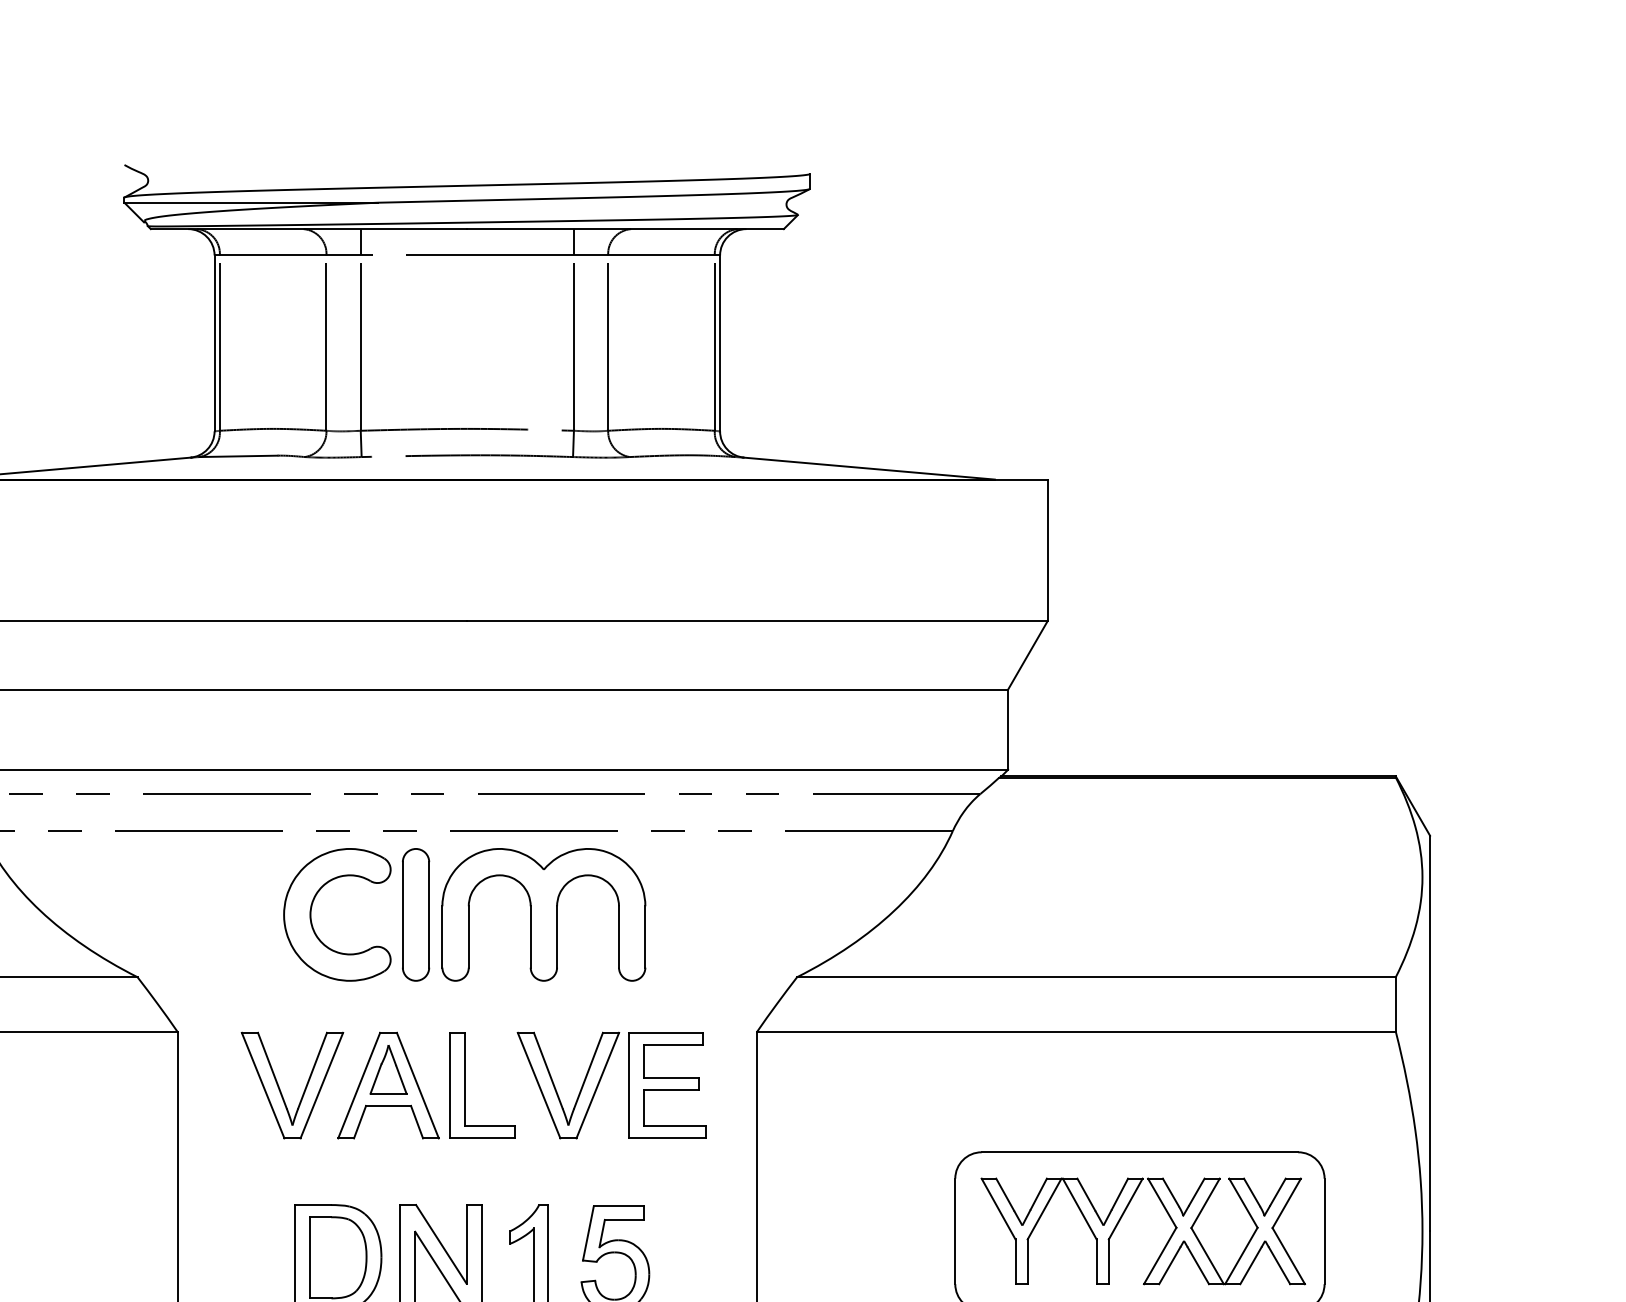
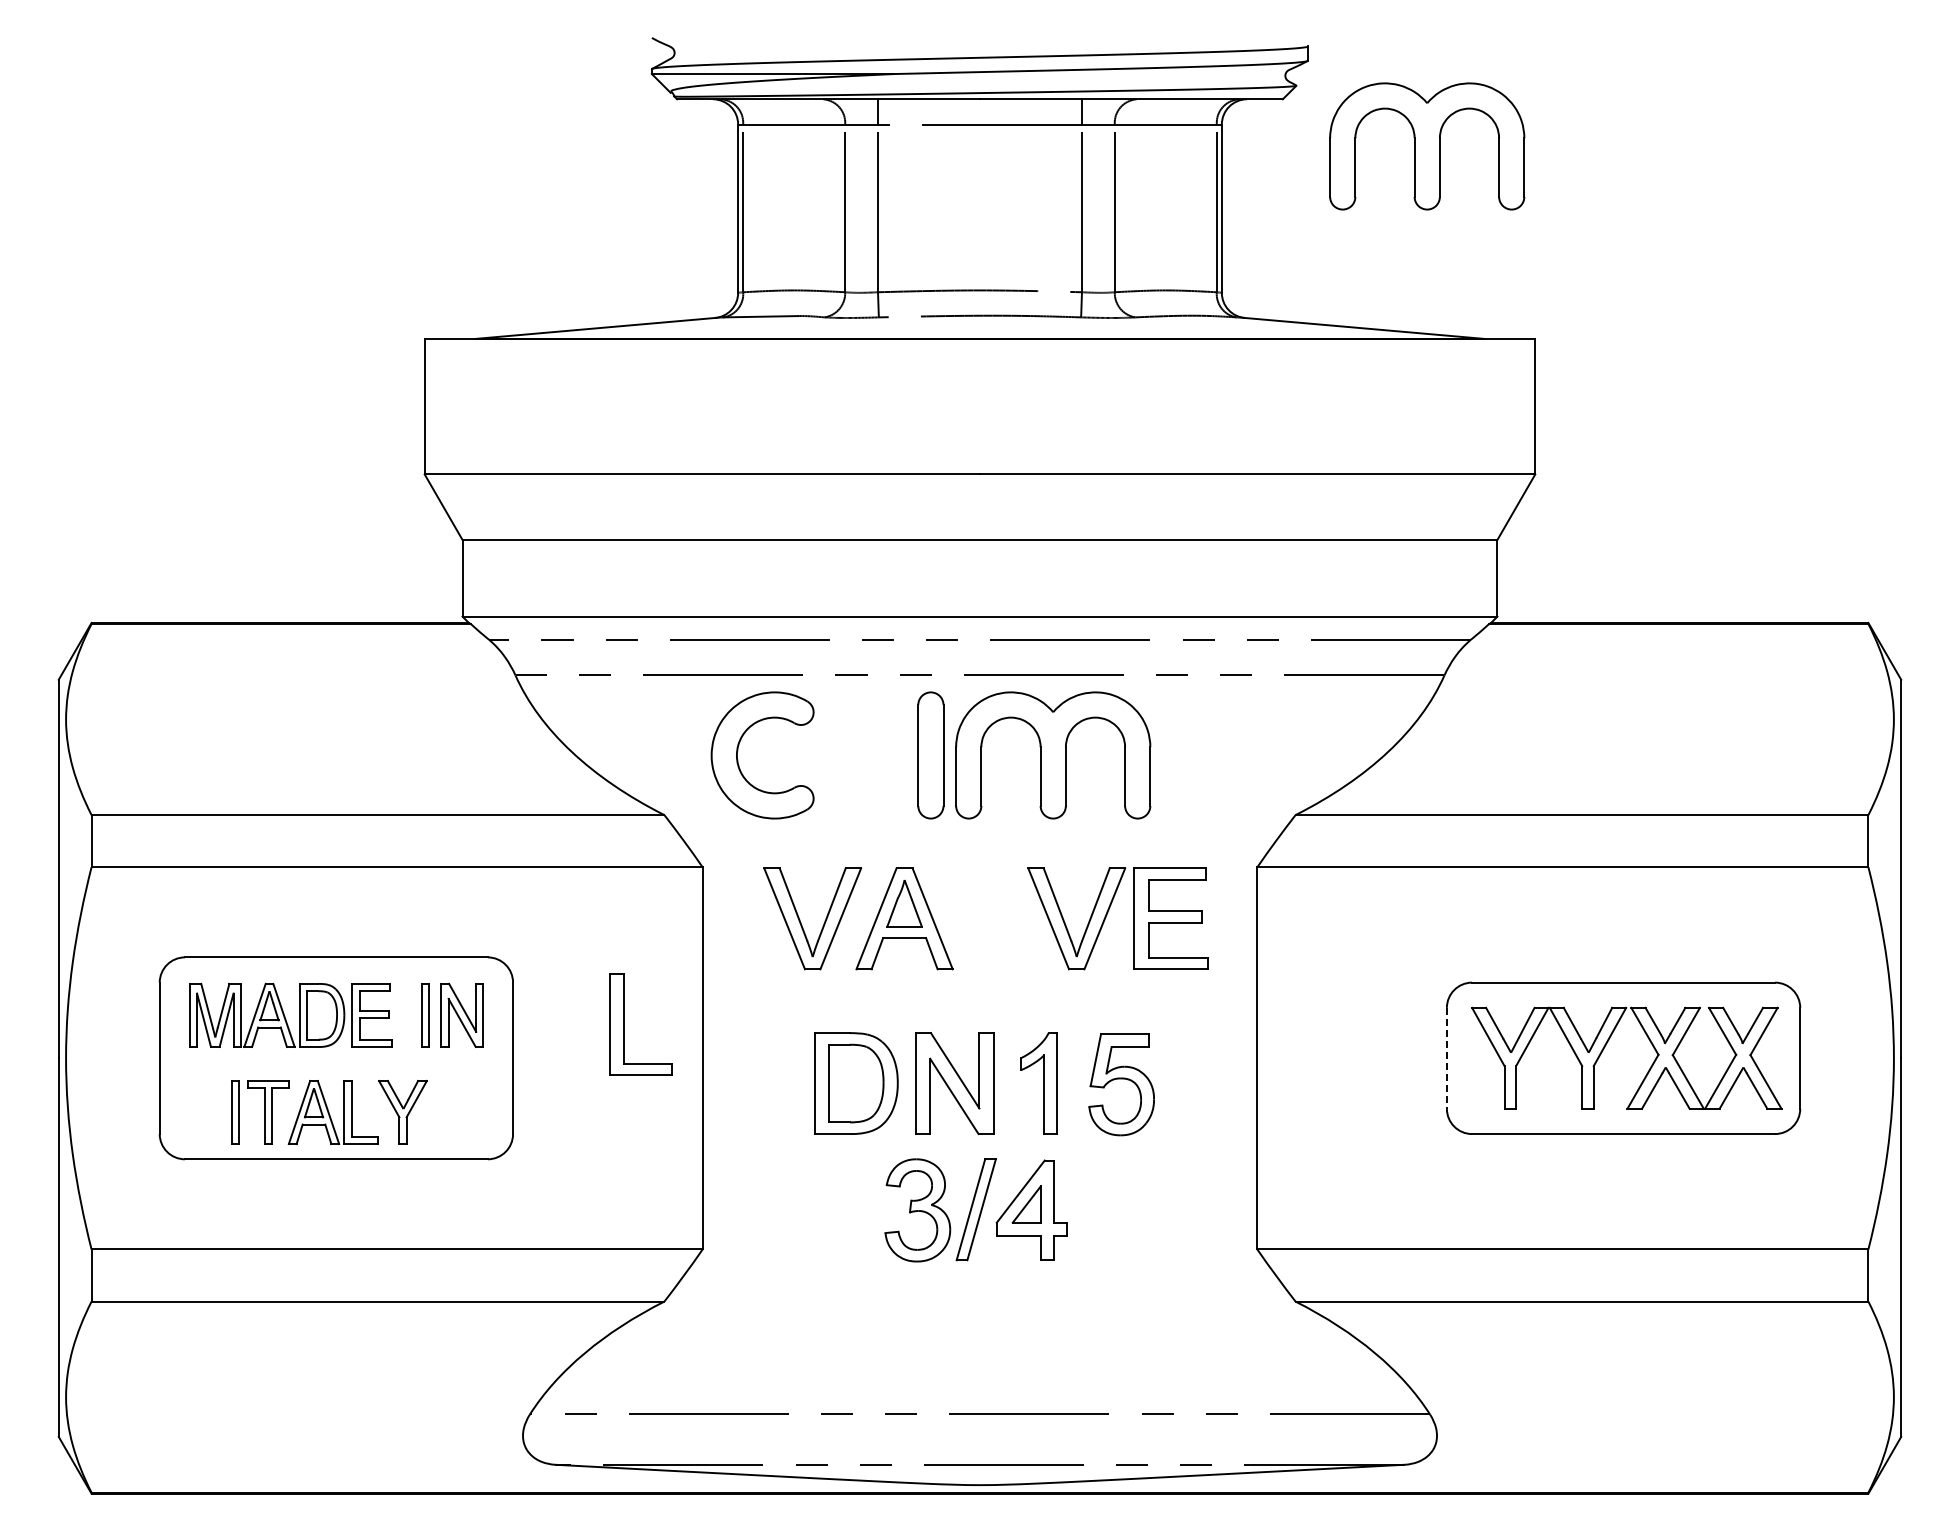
part: (935, 278) -> (1427, 146), added
part: (312, 910) -> (738, 751), moved
part: (465, 1085) -> (624, 1024), moved
line: (954, 1231) -> (1446, 1058), solid -> dashed

